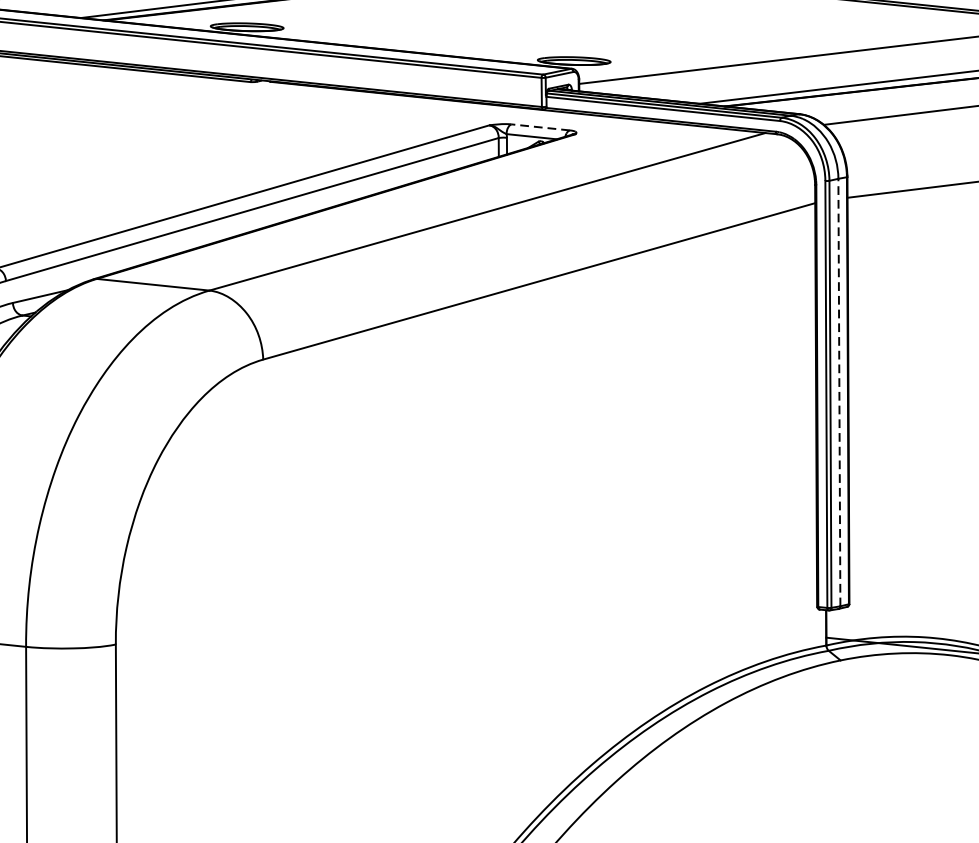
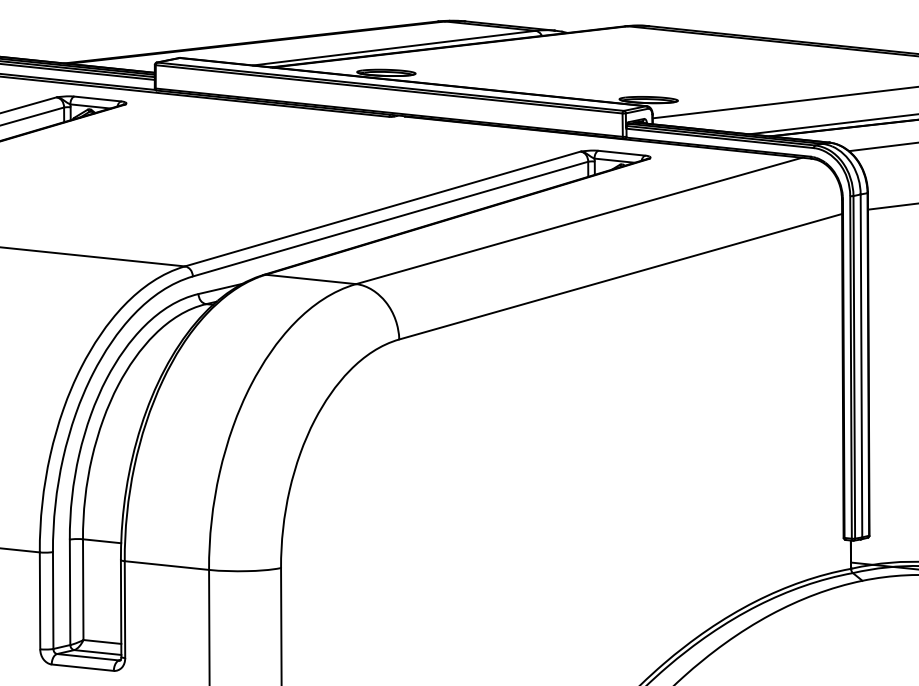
line: (540, 127) -> (621, 153), dashed -> solid
line: (839, 392) -> (861, 365), dashed -> solid

